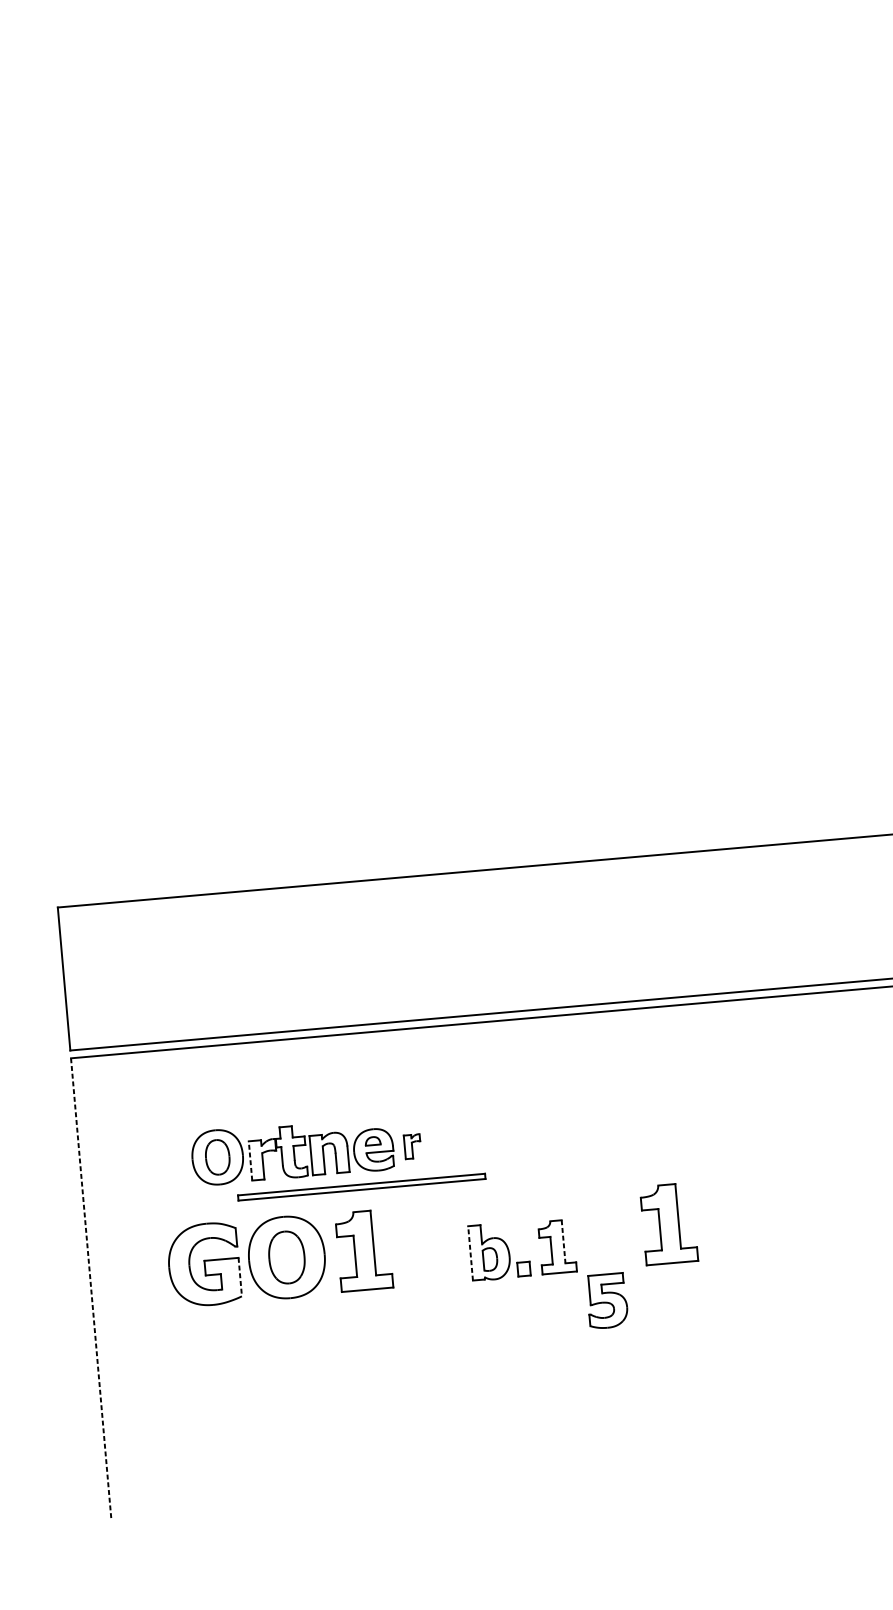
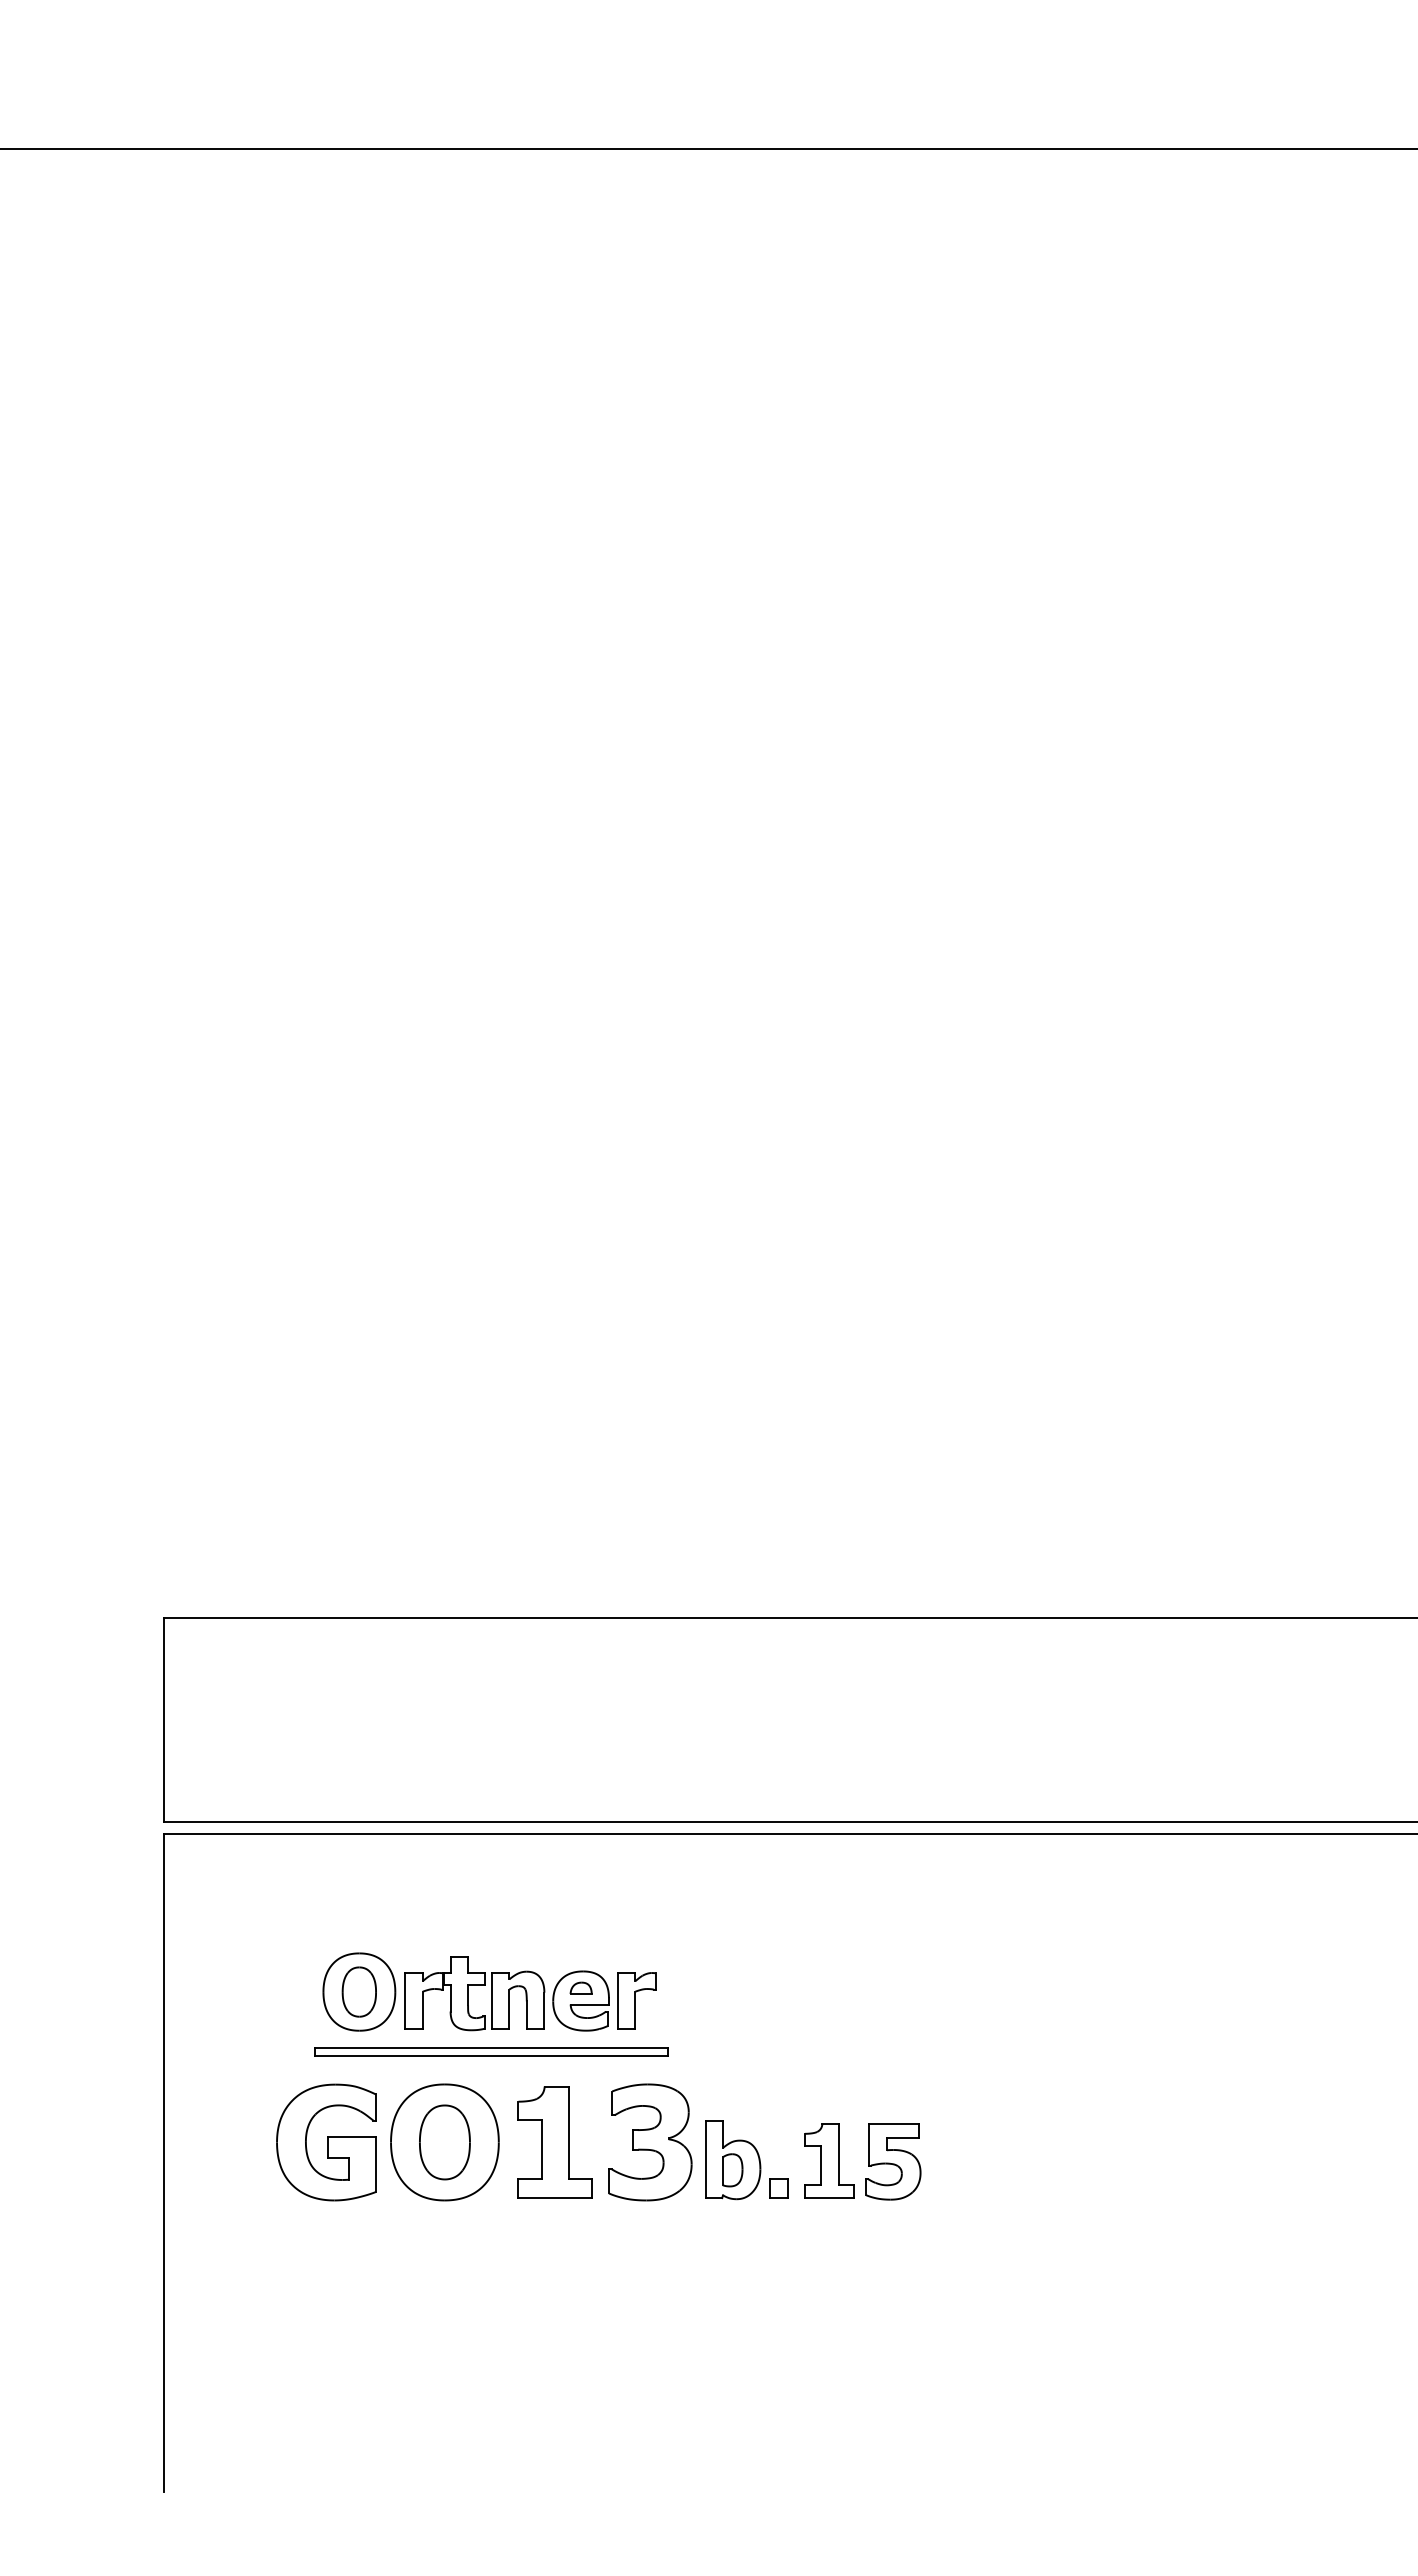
part: (412, 1146) -> (636, 2000), size x1.67
line: (250, 1161) -> (405, 2001), dashed -> solid
part: (361, 1186) -> (491, 2051), moved
part: (668, 1224) -> (989, 2142), removed
line: (563, 1241) -> (838, 2154), dashed -> solid
part: (430, 1244) -> (650, 2142), added
line: (470, 1253) -> (705, 2159), dashed -> solid
line: (240, 1277) -> (376, 2164), dashed -> solid
line: (90, 1289) -> (163, 2163), dashed -> solid
part: (607, 1300) -> (893, 2161), moved

